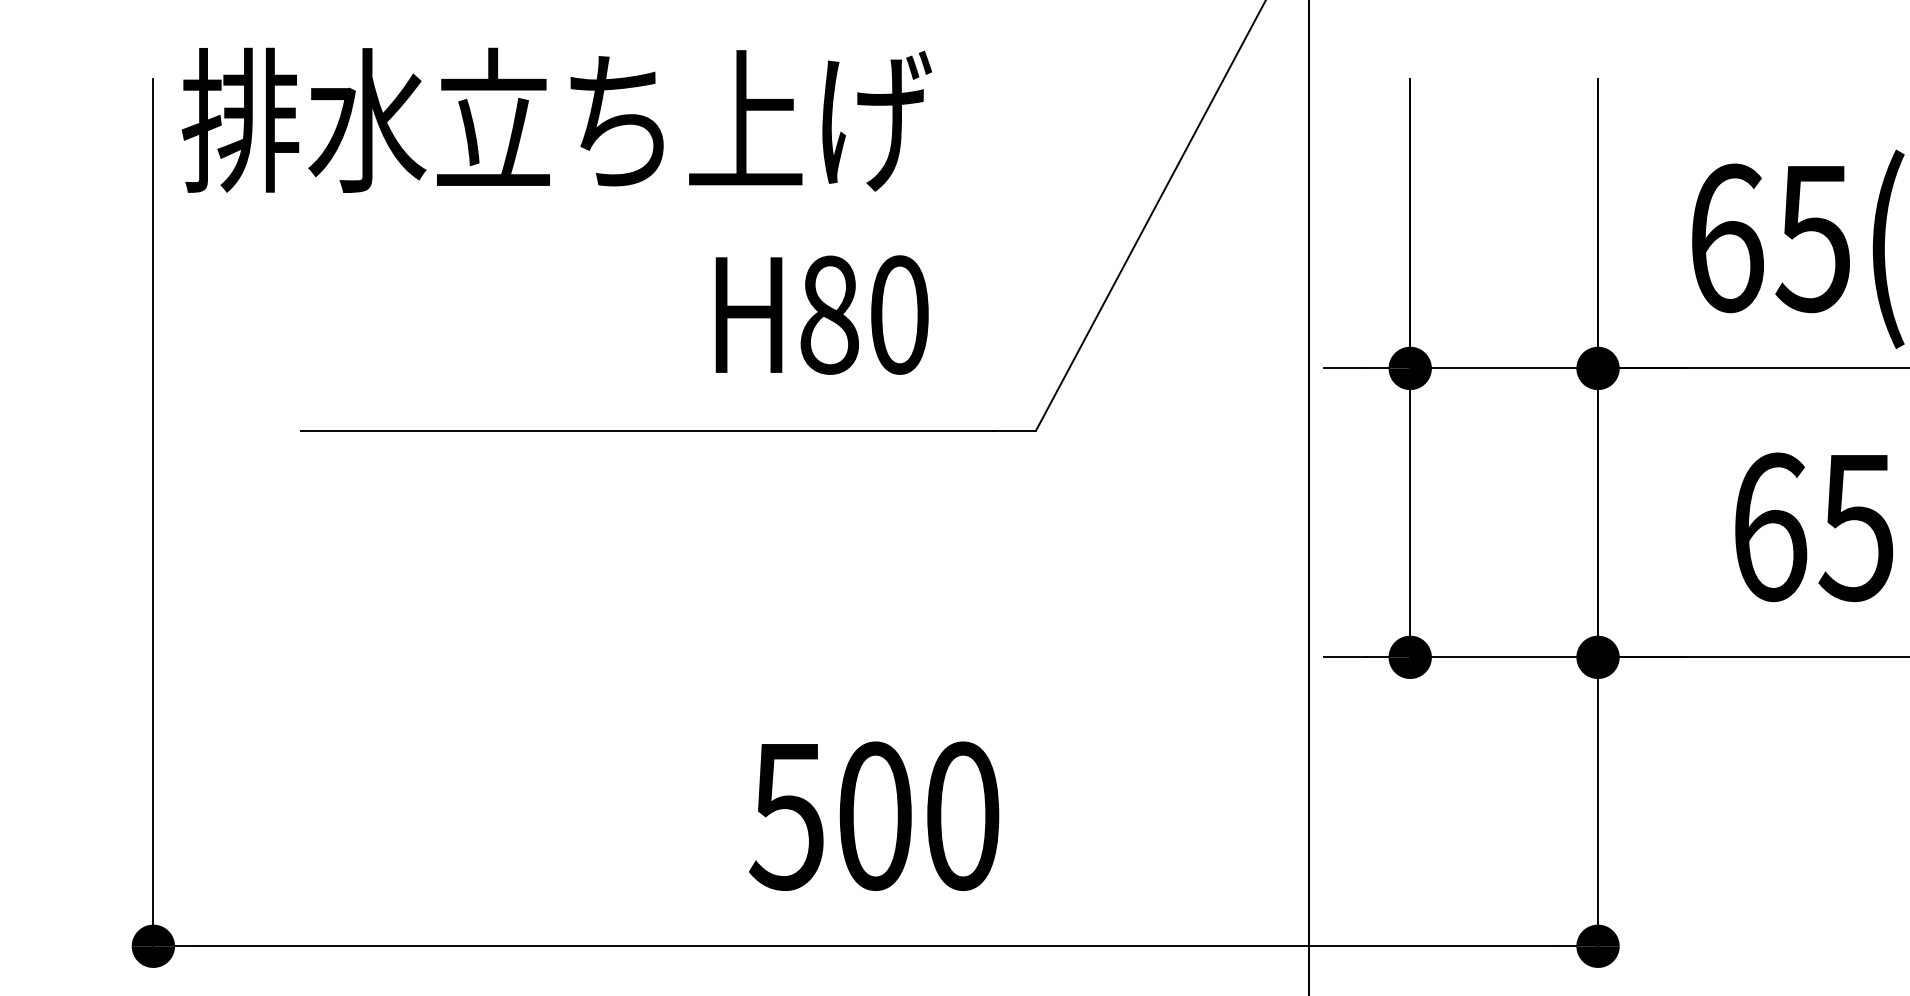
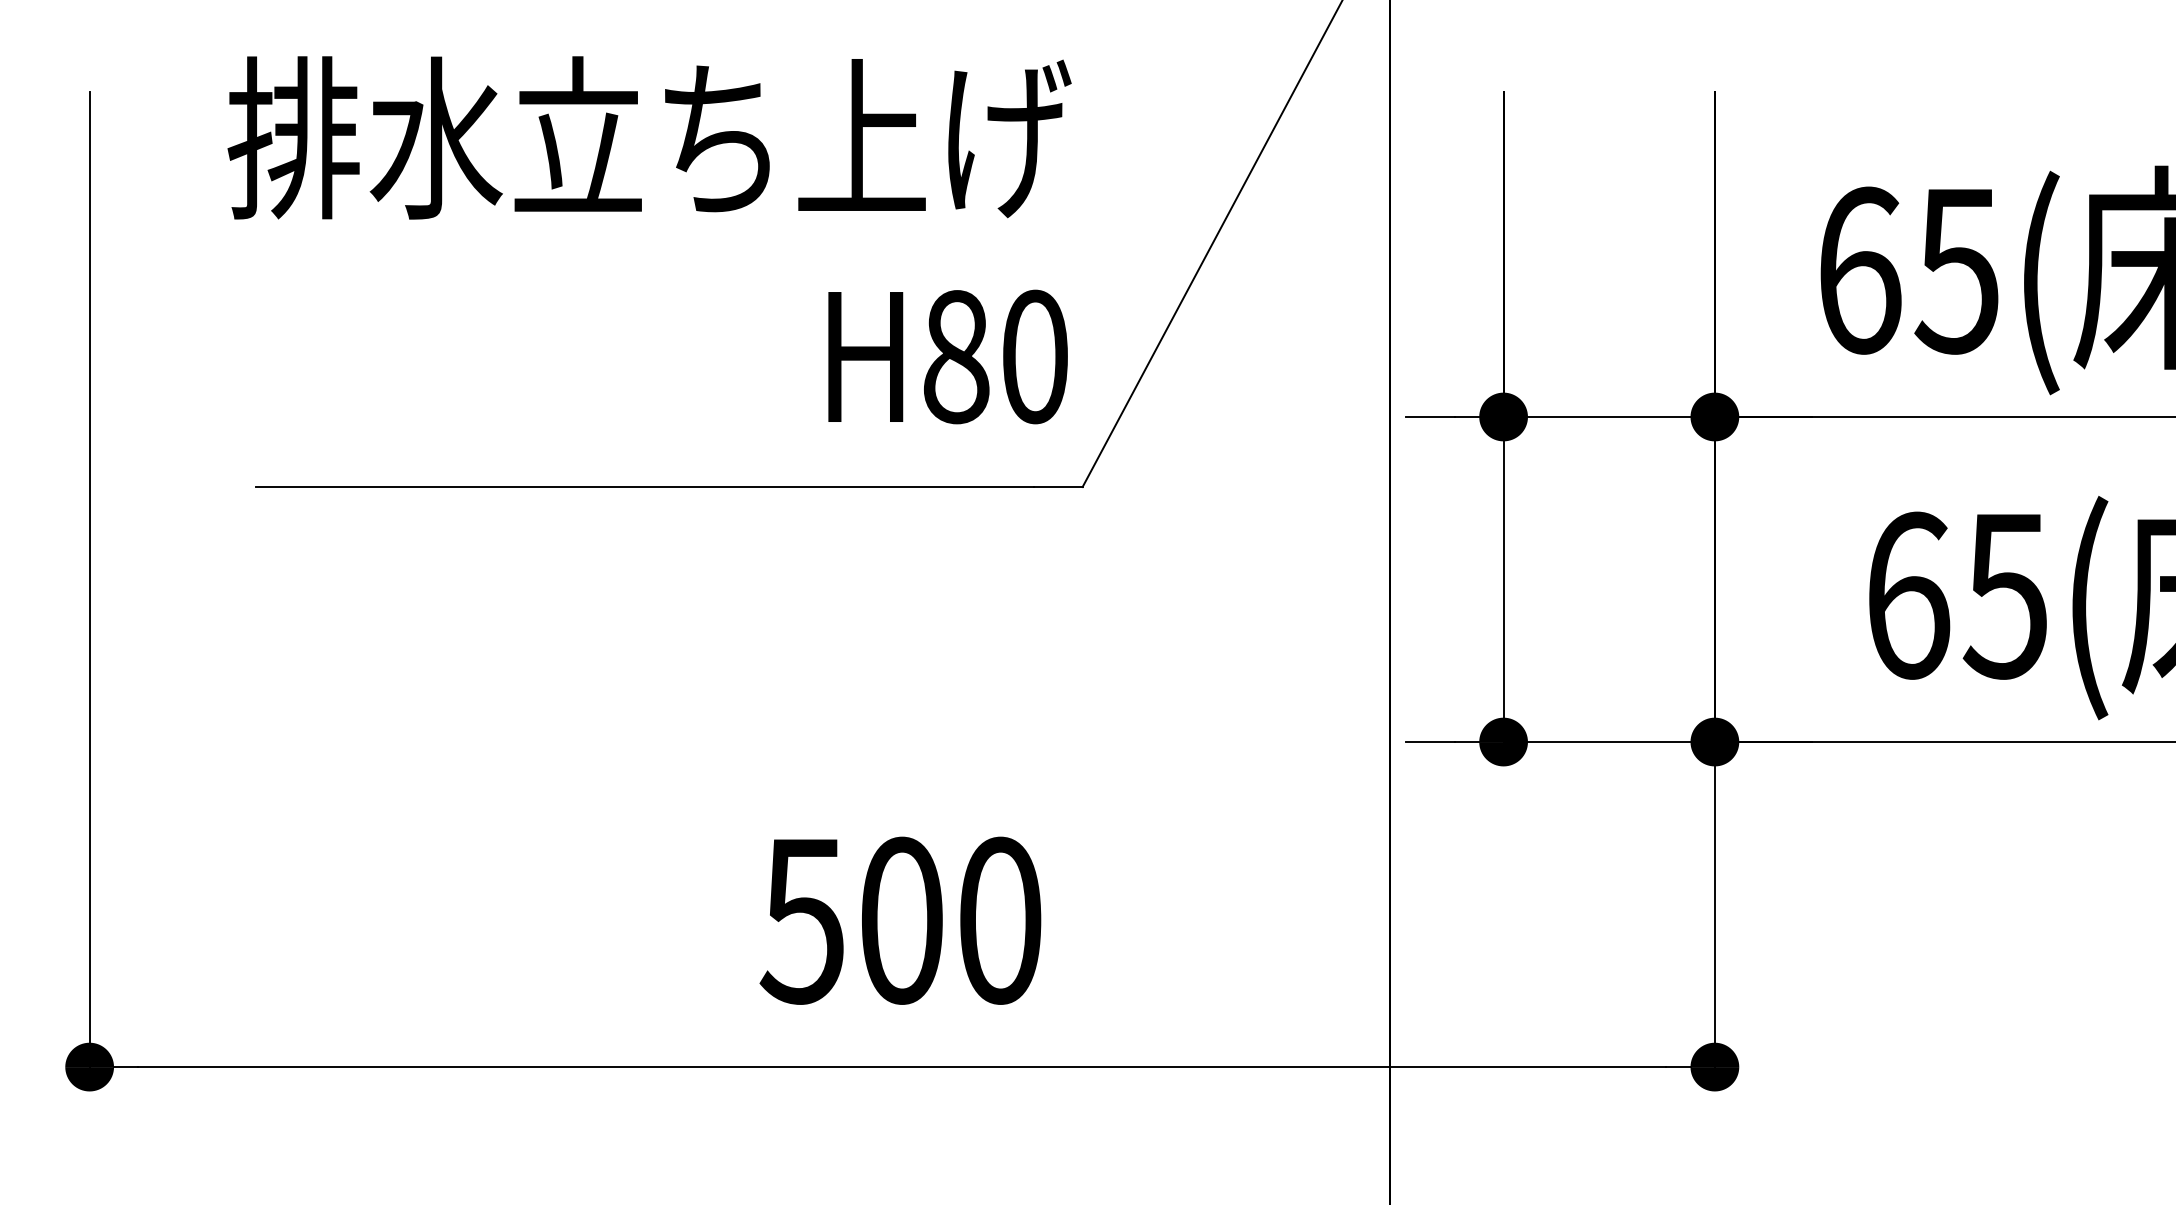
text: (556, 211) -> (649, 240), moved

